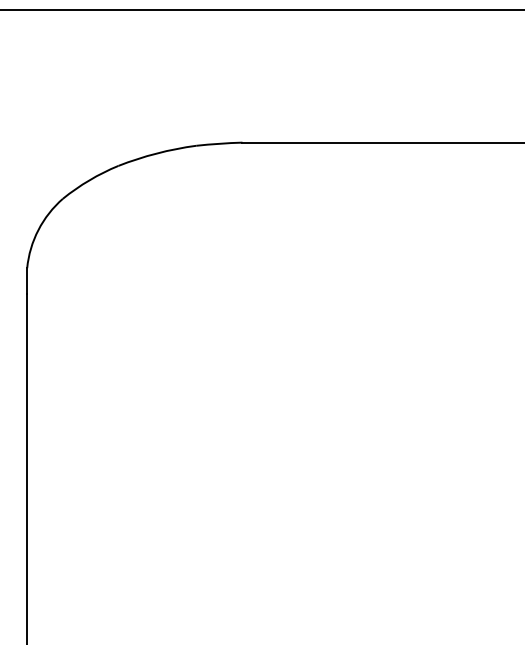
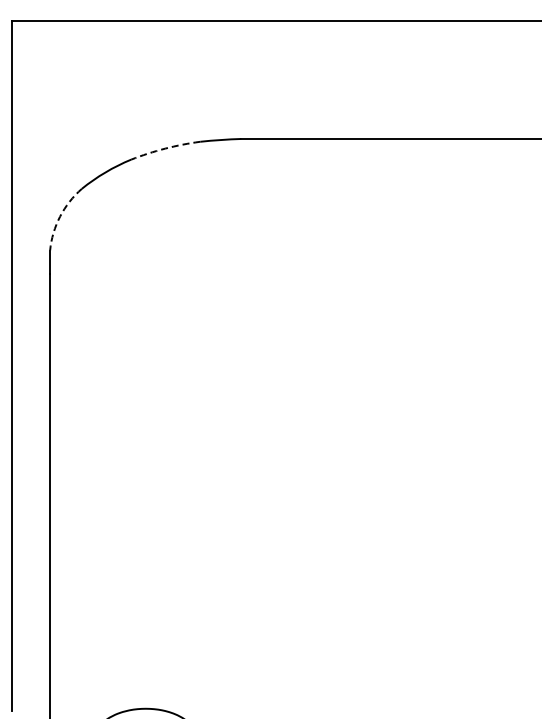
arc: (157, 153) -> (165, 148), solid -> dashed
arc: (38, 229) -> (60, 216), solid -> dashed

